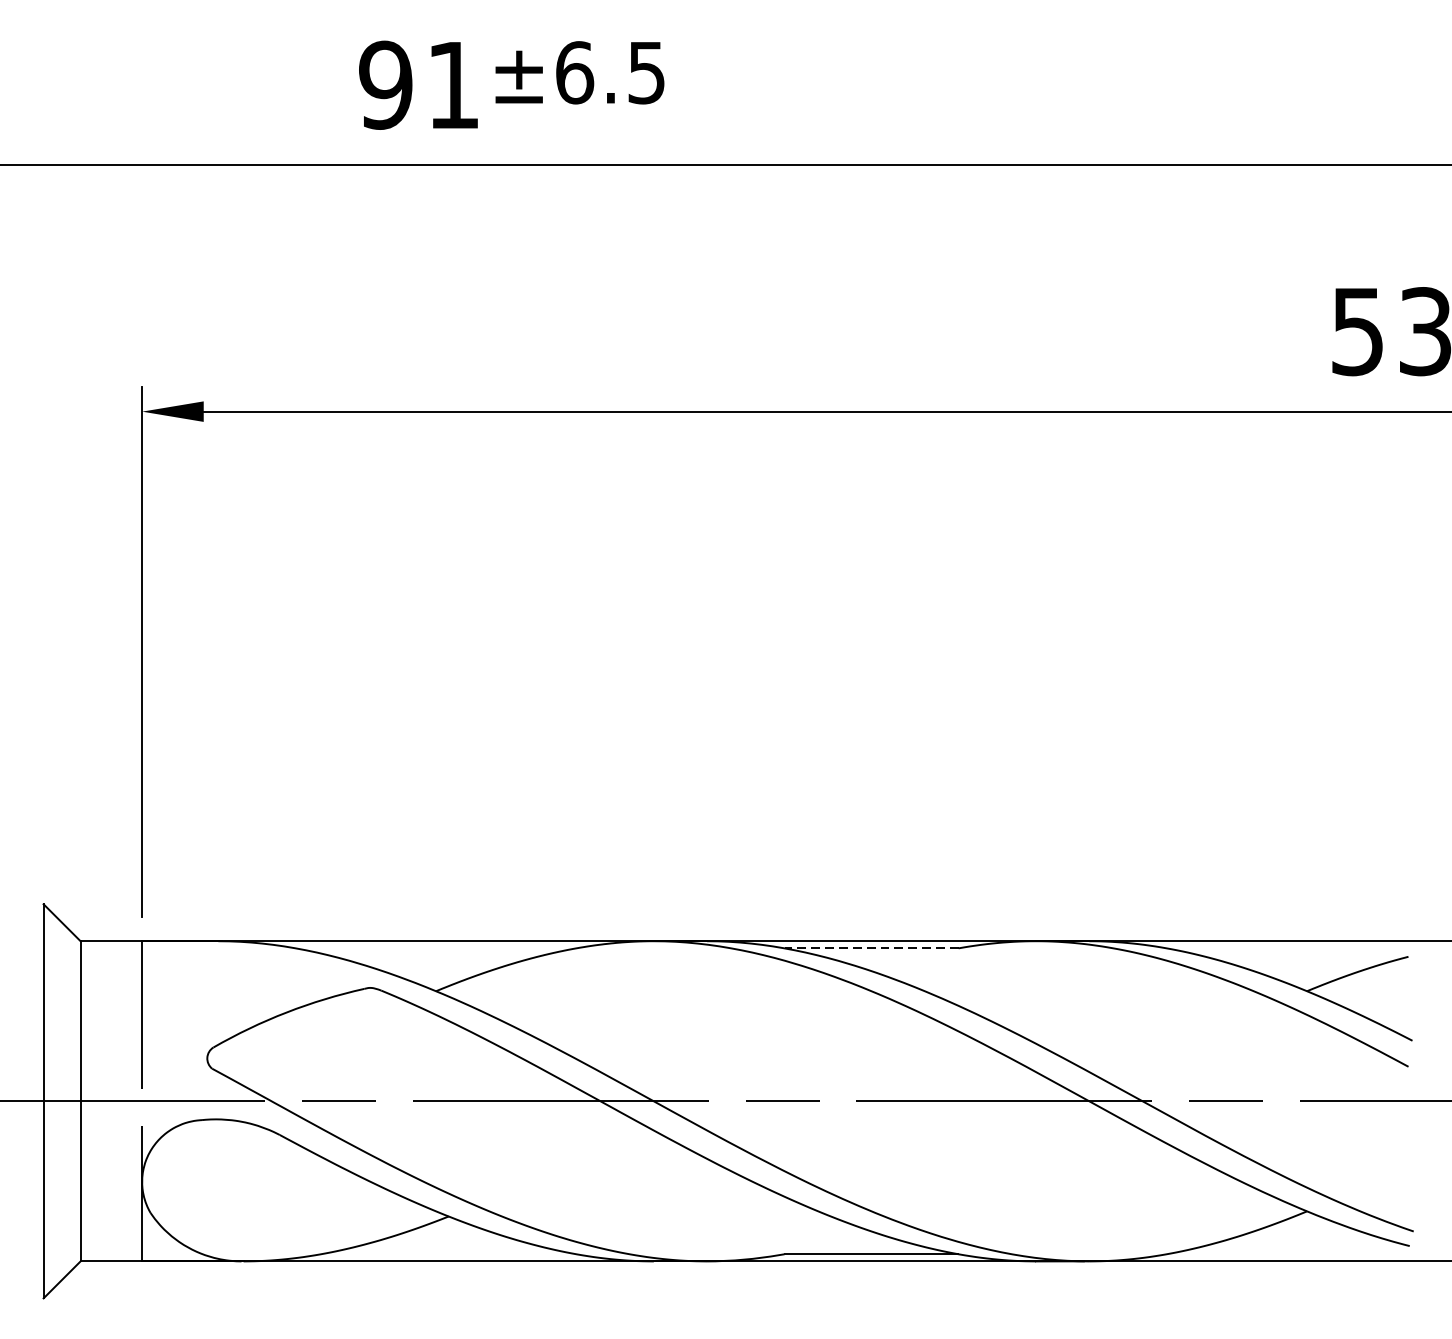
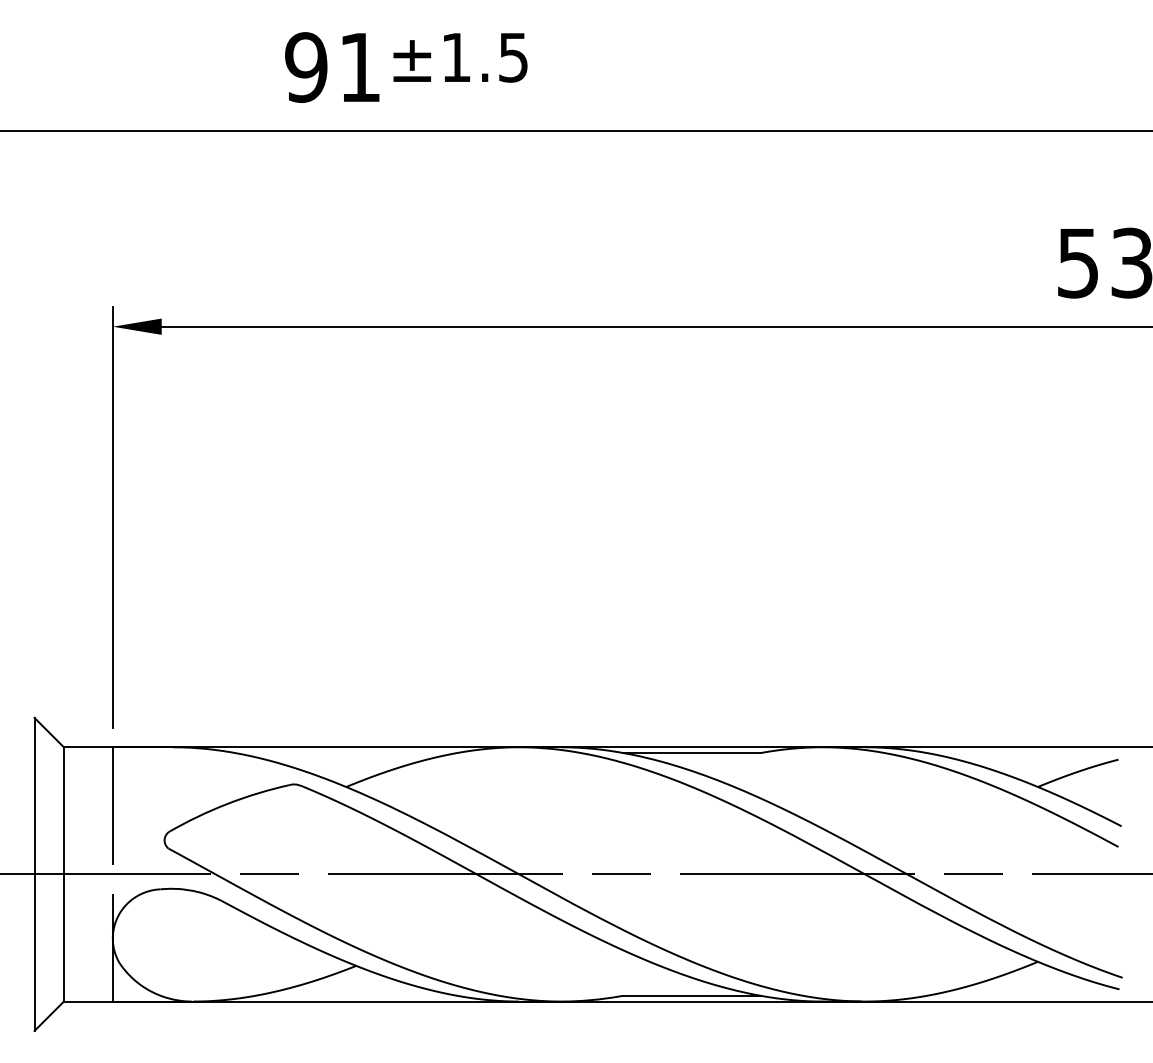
text: (574, 72) -> (456, 57), ±6.5 -> ±1.5
line: (870, 947) -> (691, 752), dashed -> solid

